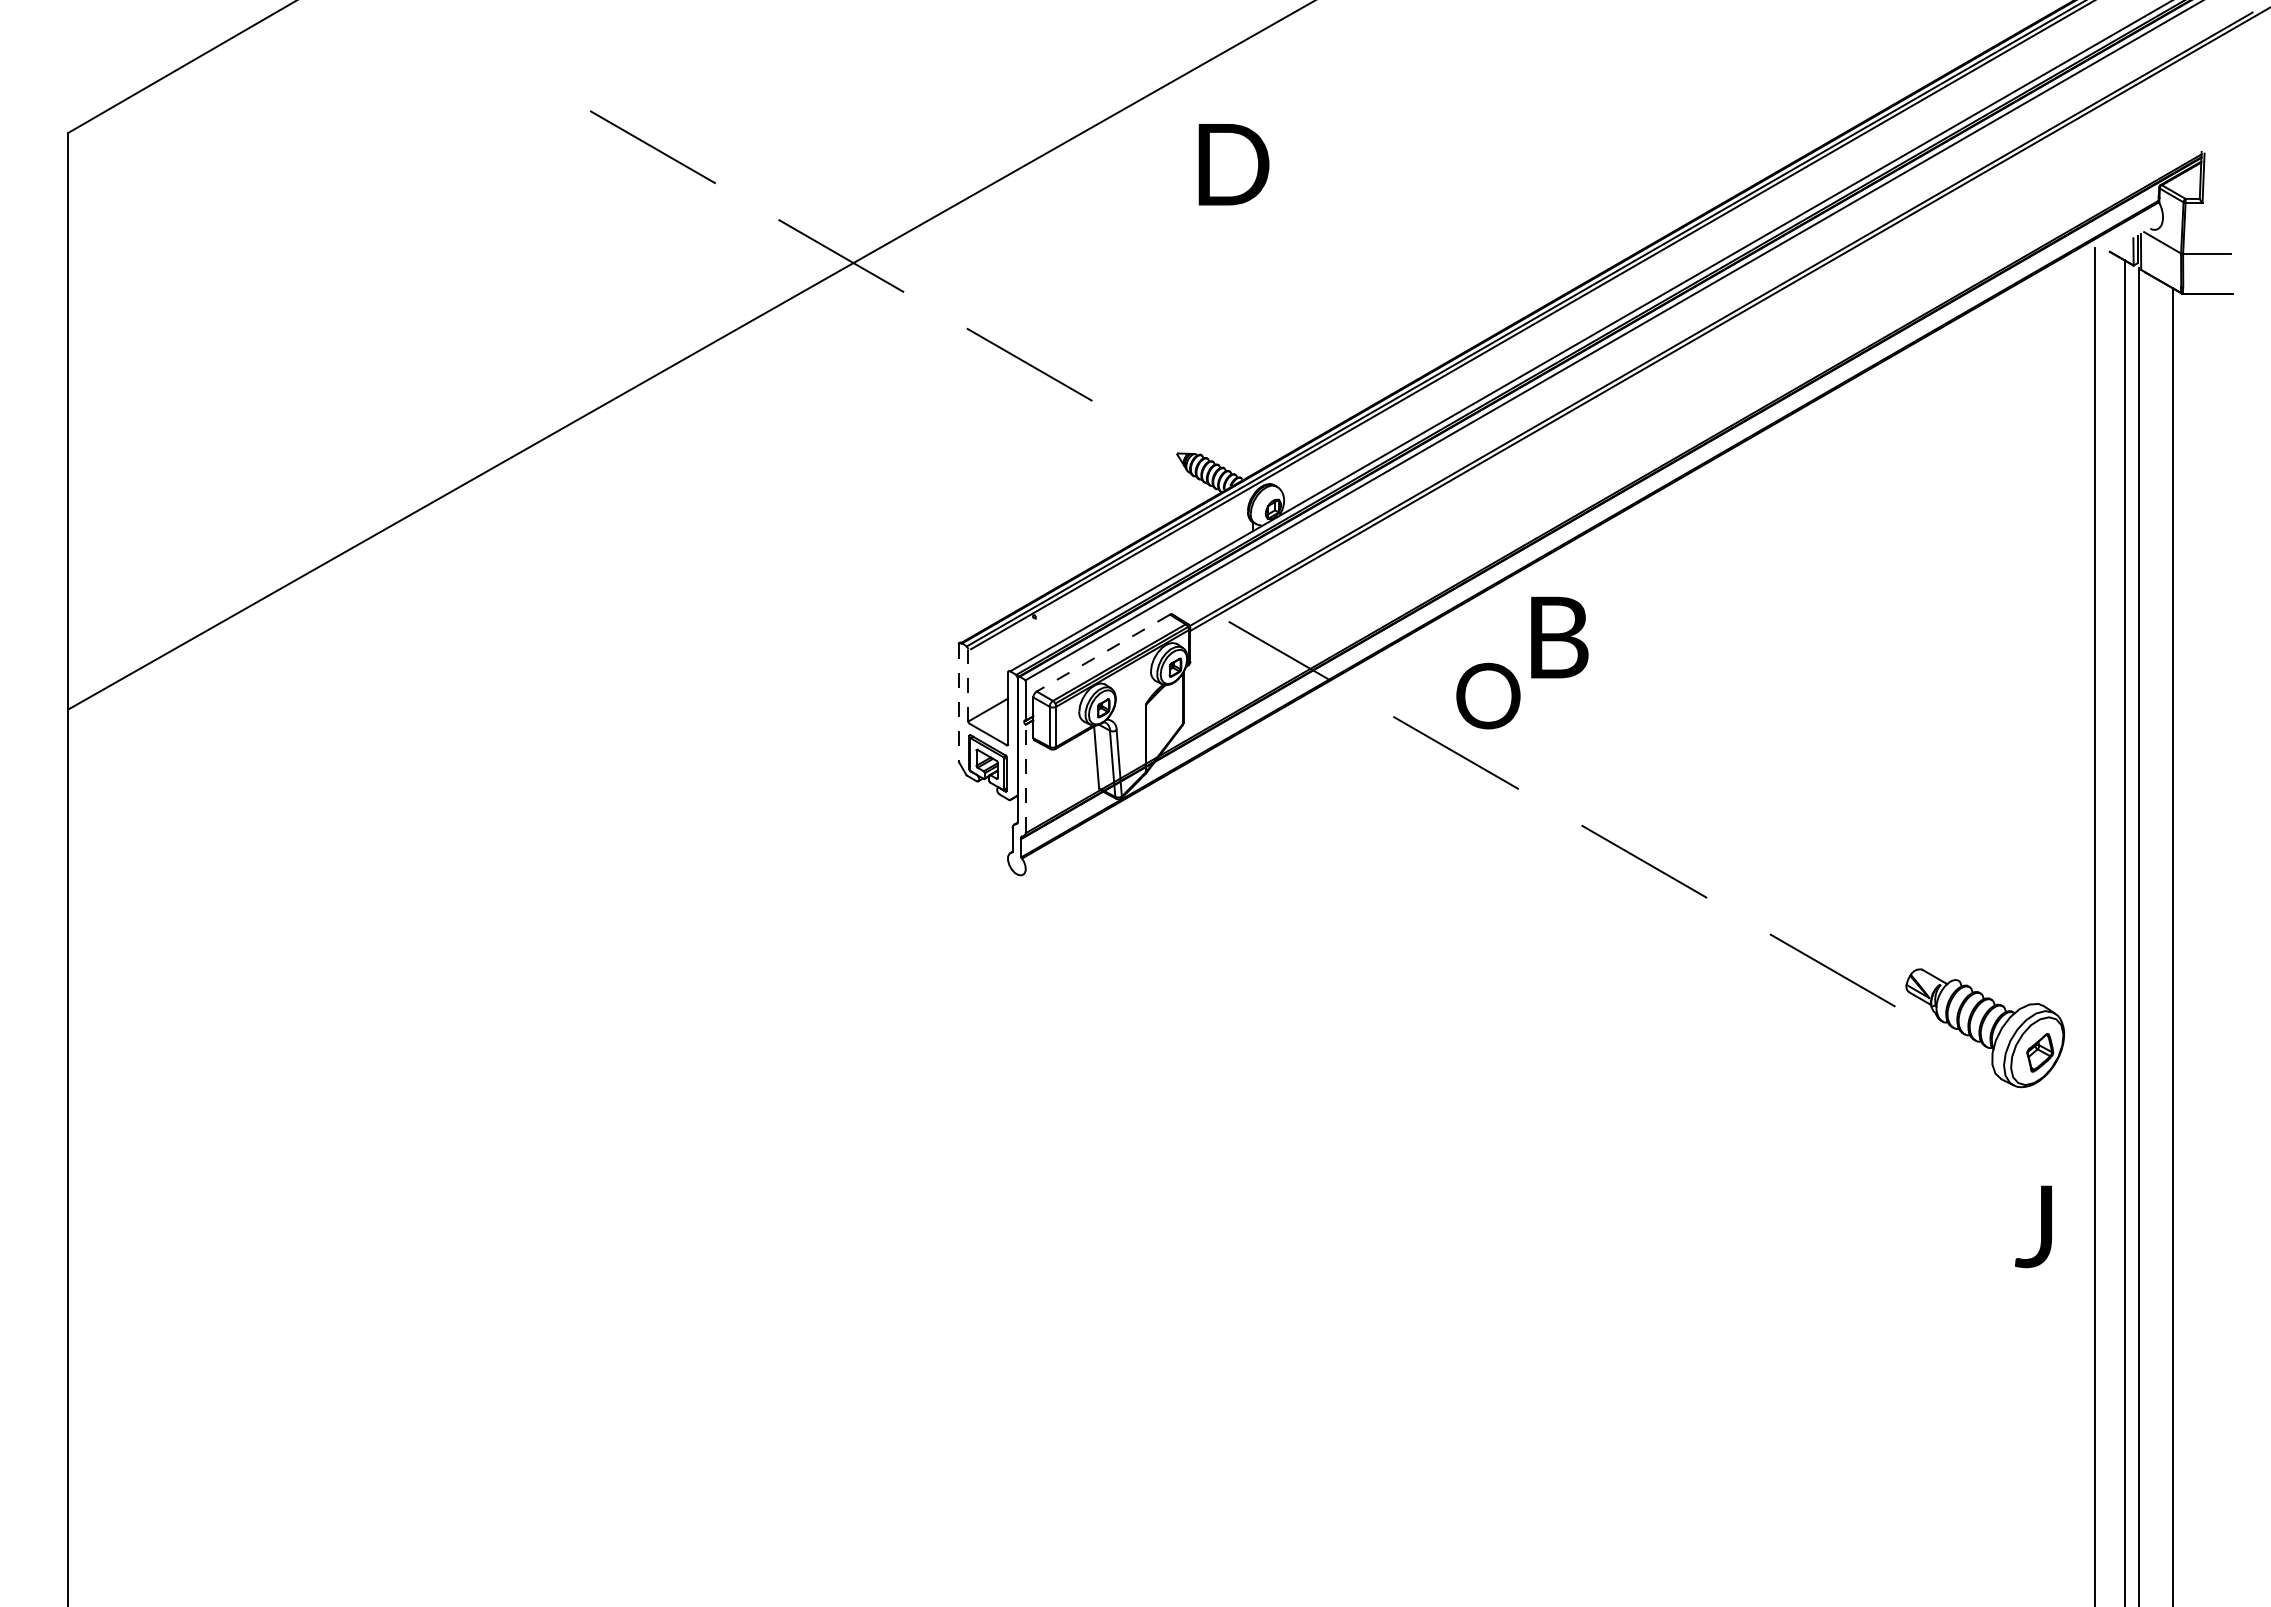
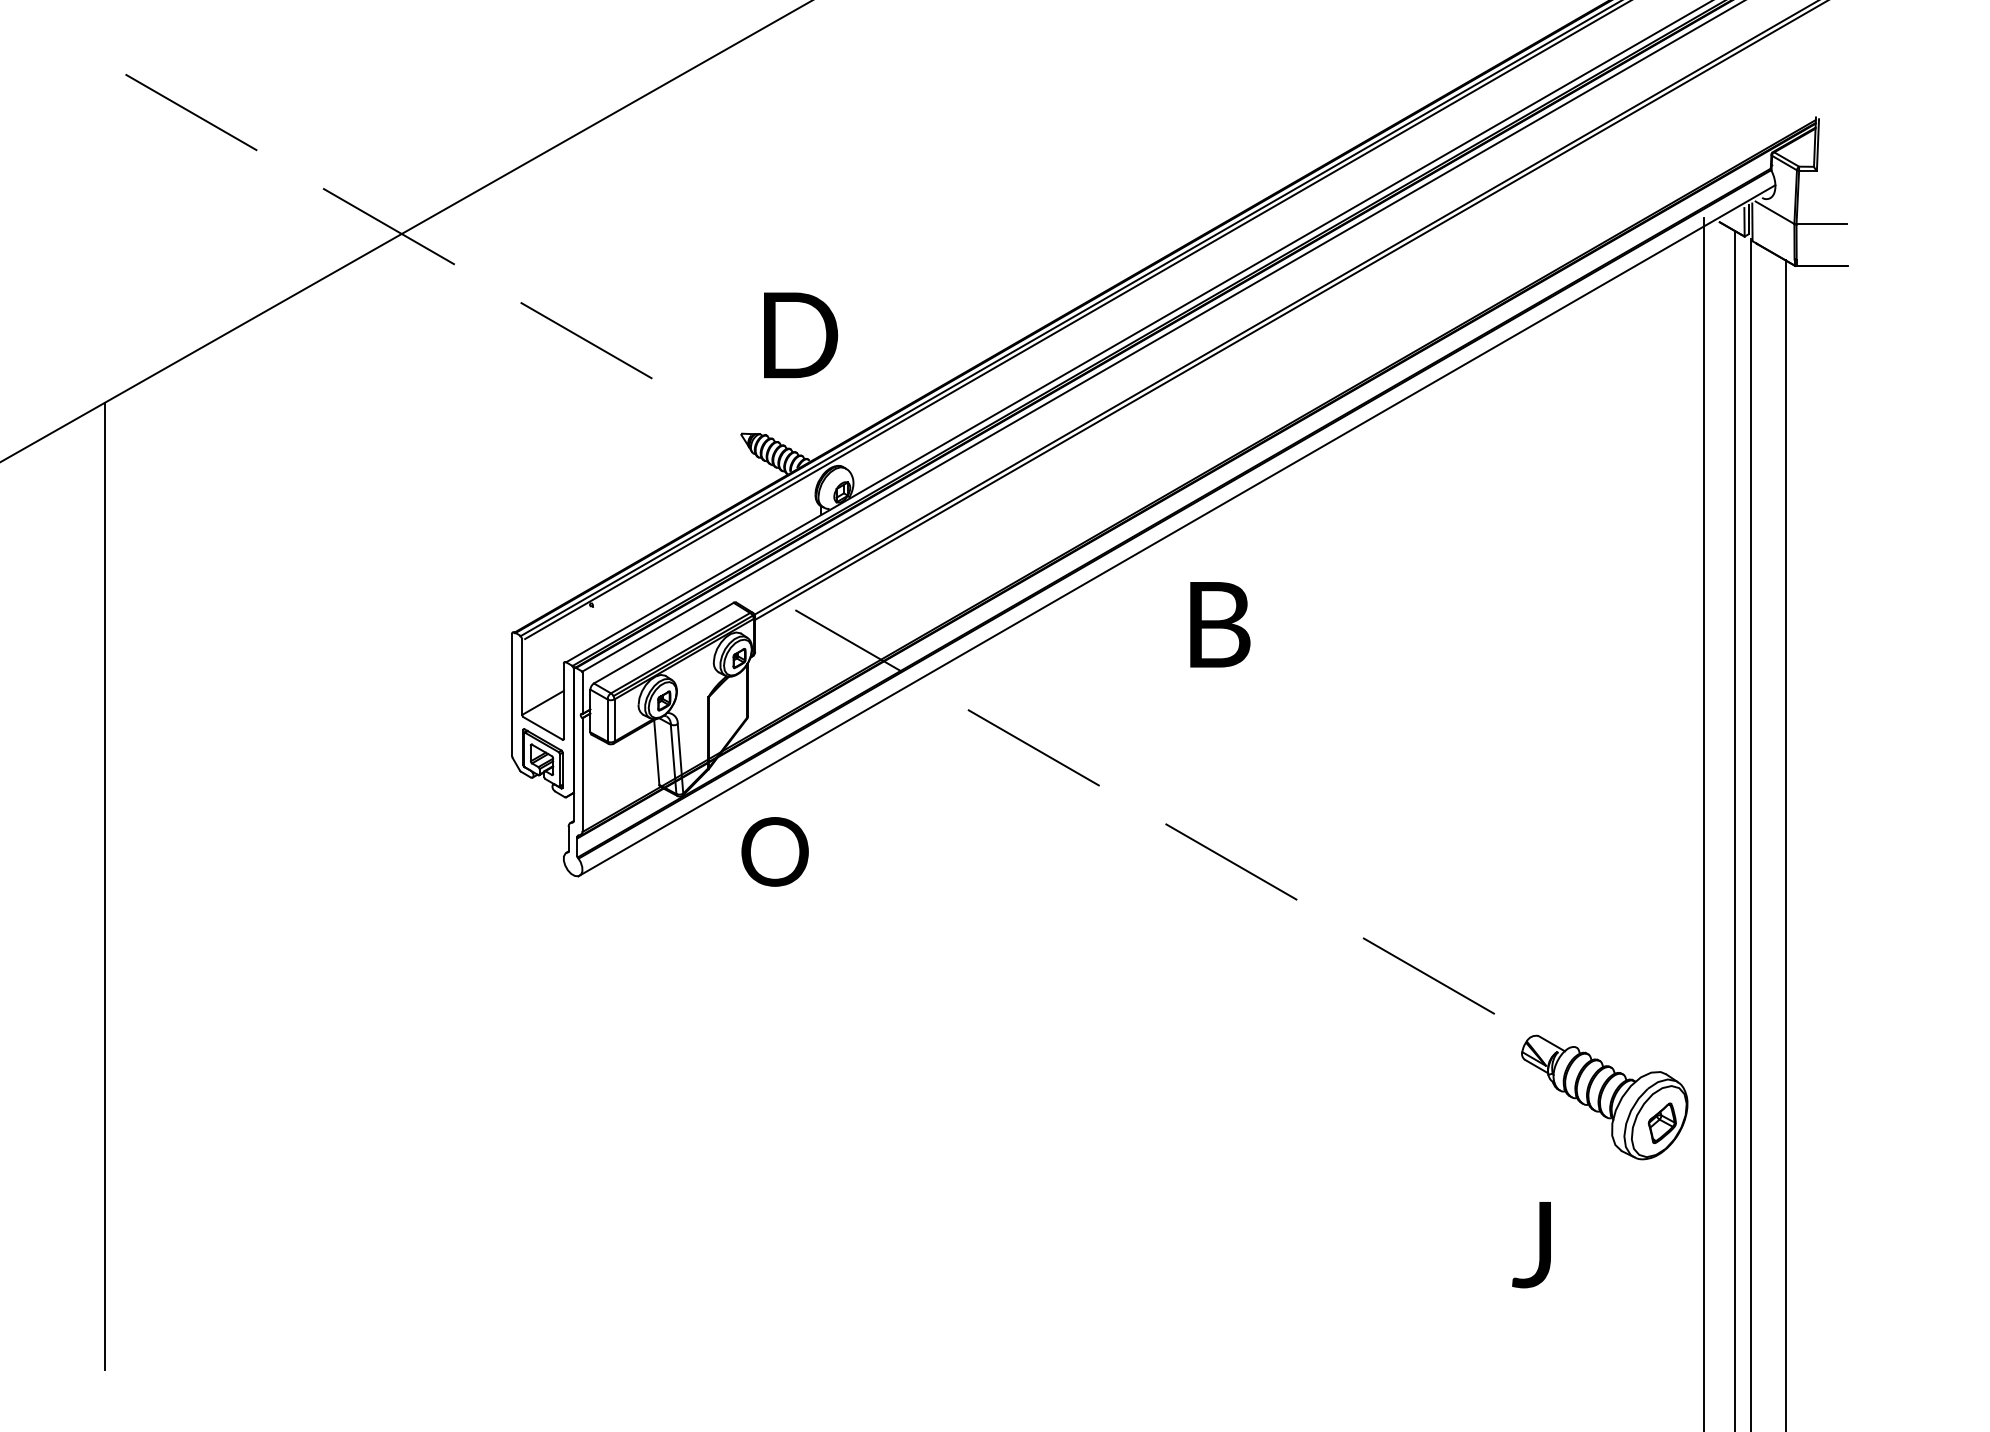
text: (1233, 164) -> (800, 335), moved
line: (1591, 545) -> (1175, 530), added
text: (1559, 637) -> (1219, 624), moved
line: (1103, 653) -> (664, 643), dashed -> solid
line: (968, 685) -> (522, 677), dashed -> solid
text: (1488, 695) -> (775, 851), moved
line: (958, 702) -> (511, 694), dashed -> solid
line: (1025, 778) -> (582, 774), dashed -> solid
line: (570, 884) -> (104, 885), added
part: (1985, 1028) -> (1604, 1097), moved
text: (2033, 1226) -> (1531, 1244), moved

